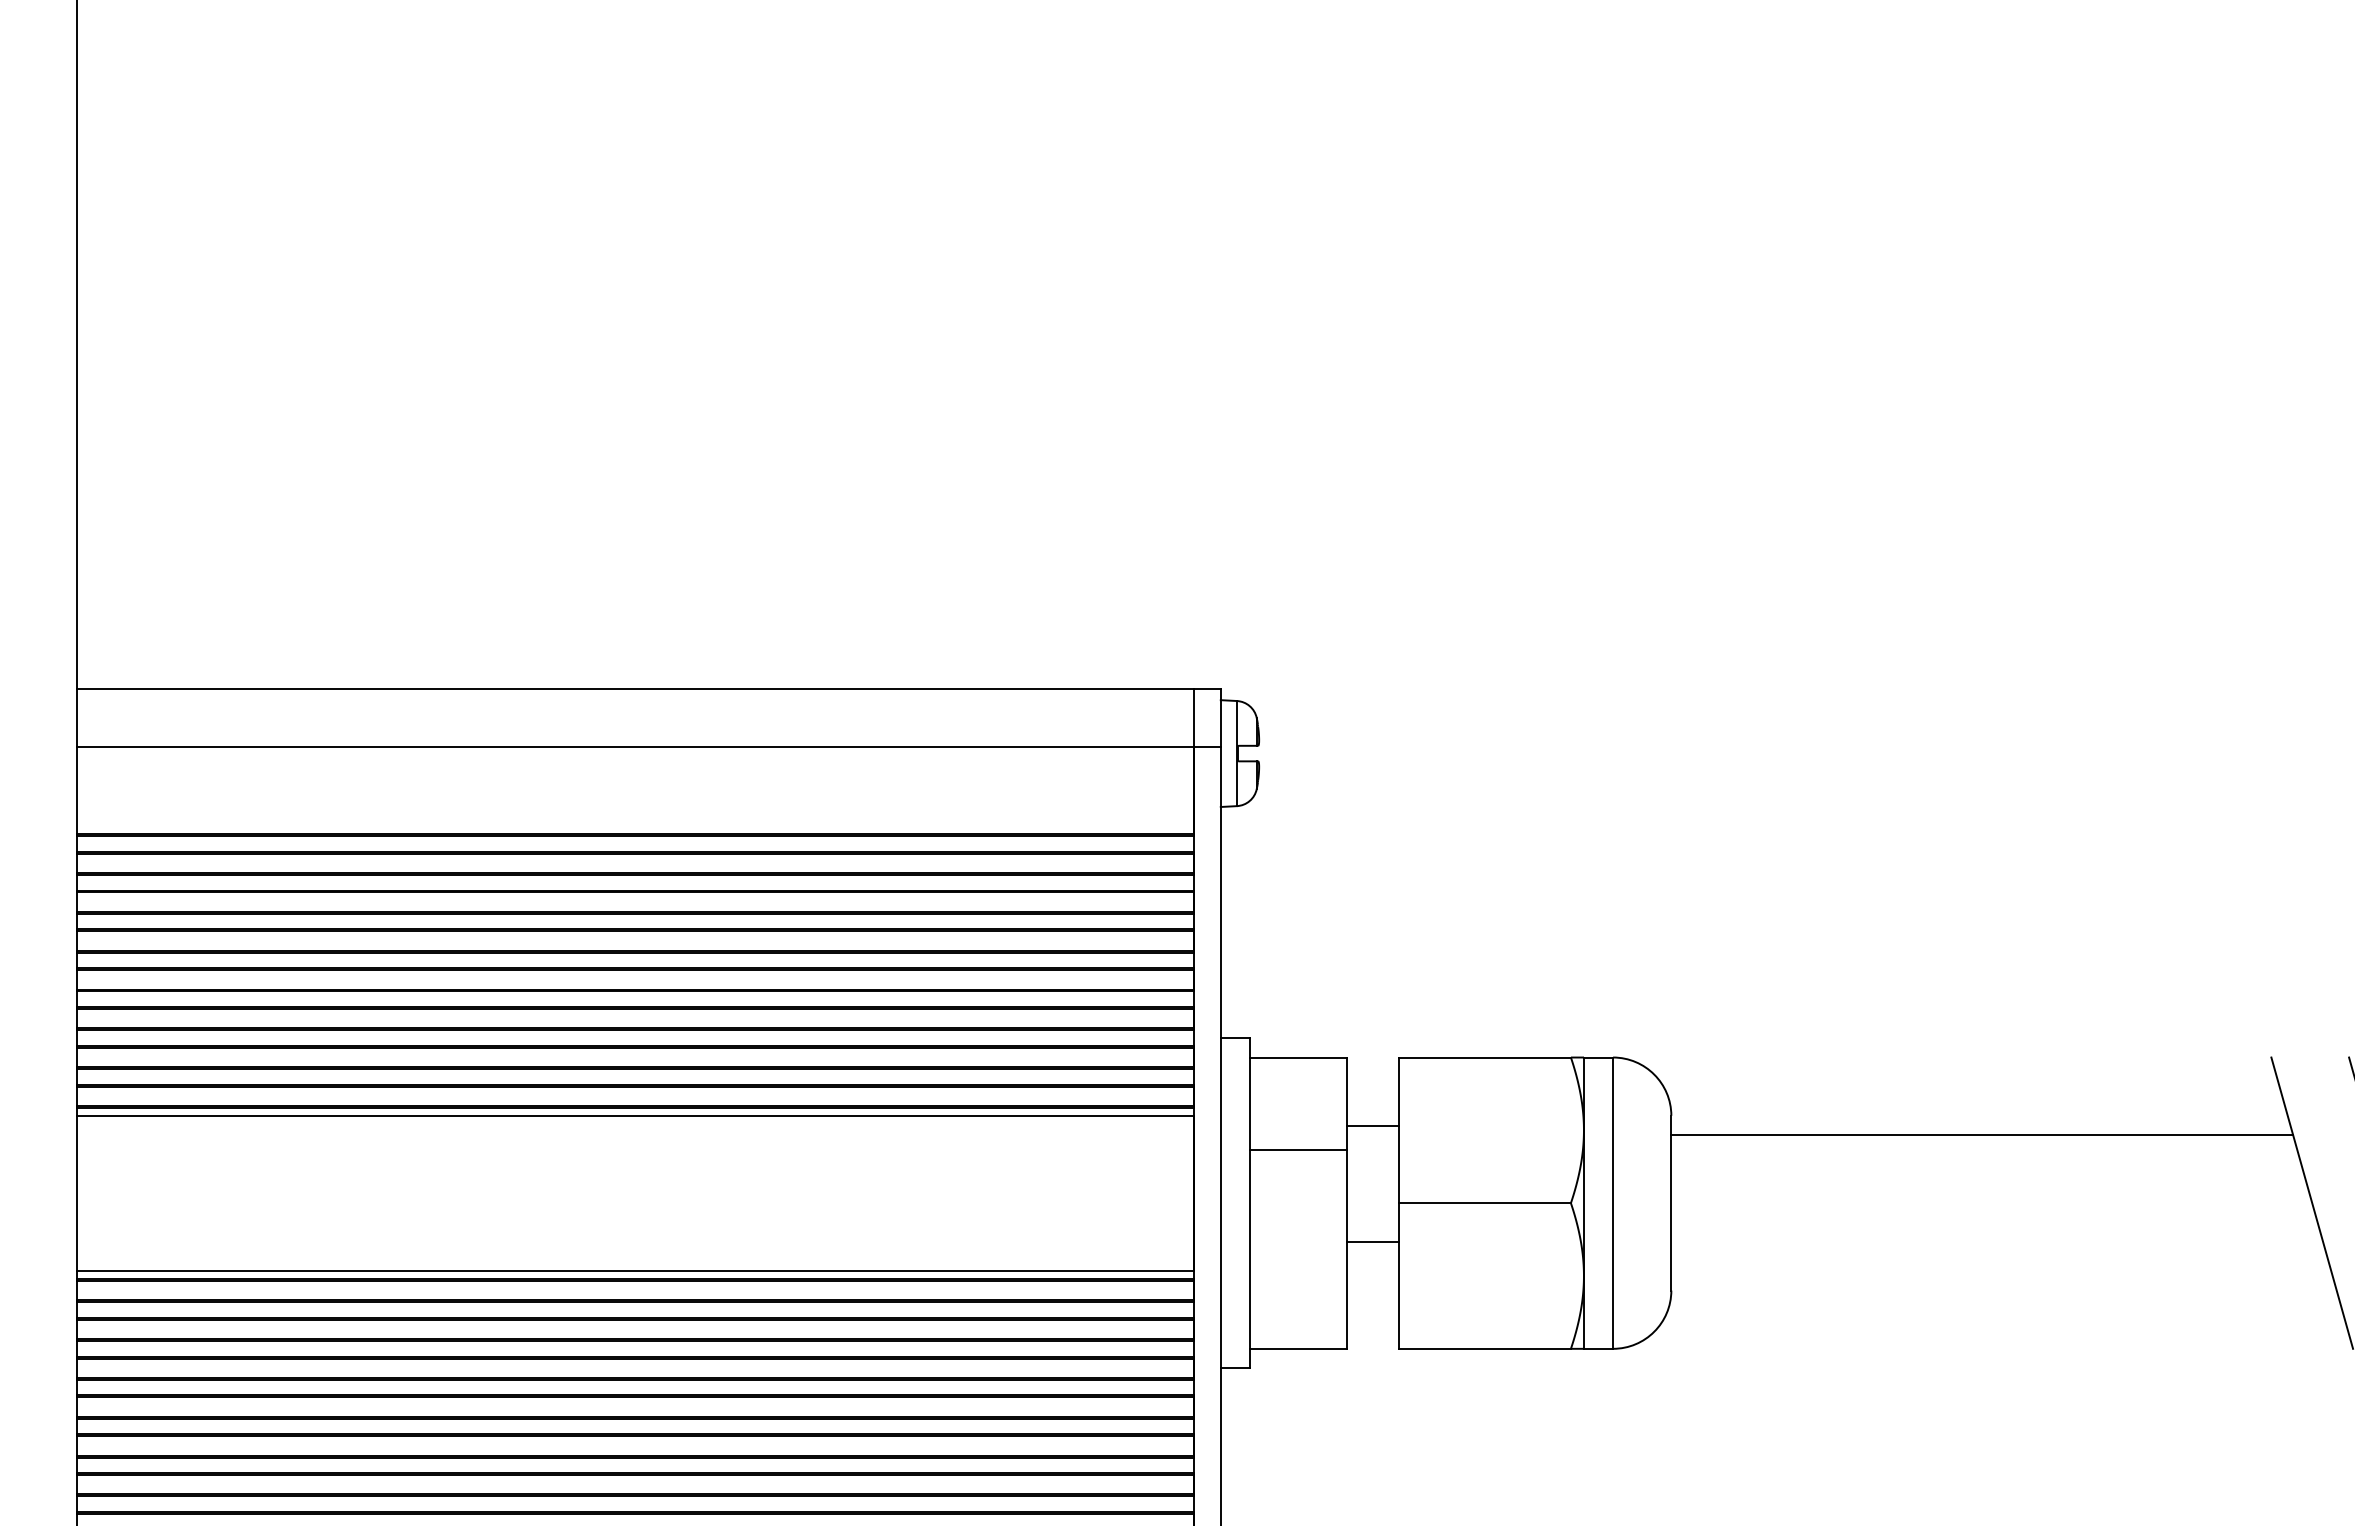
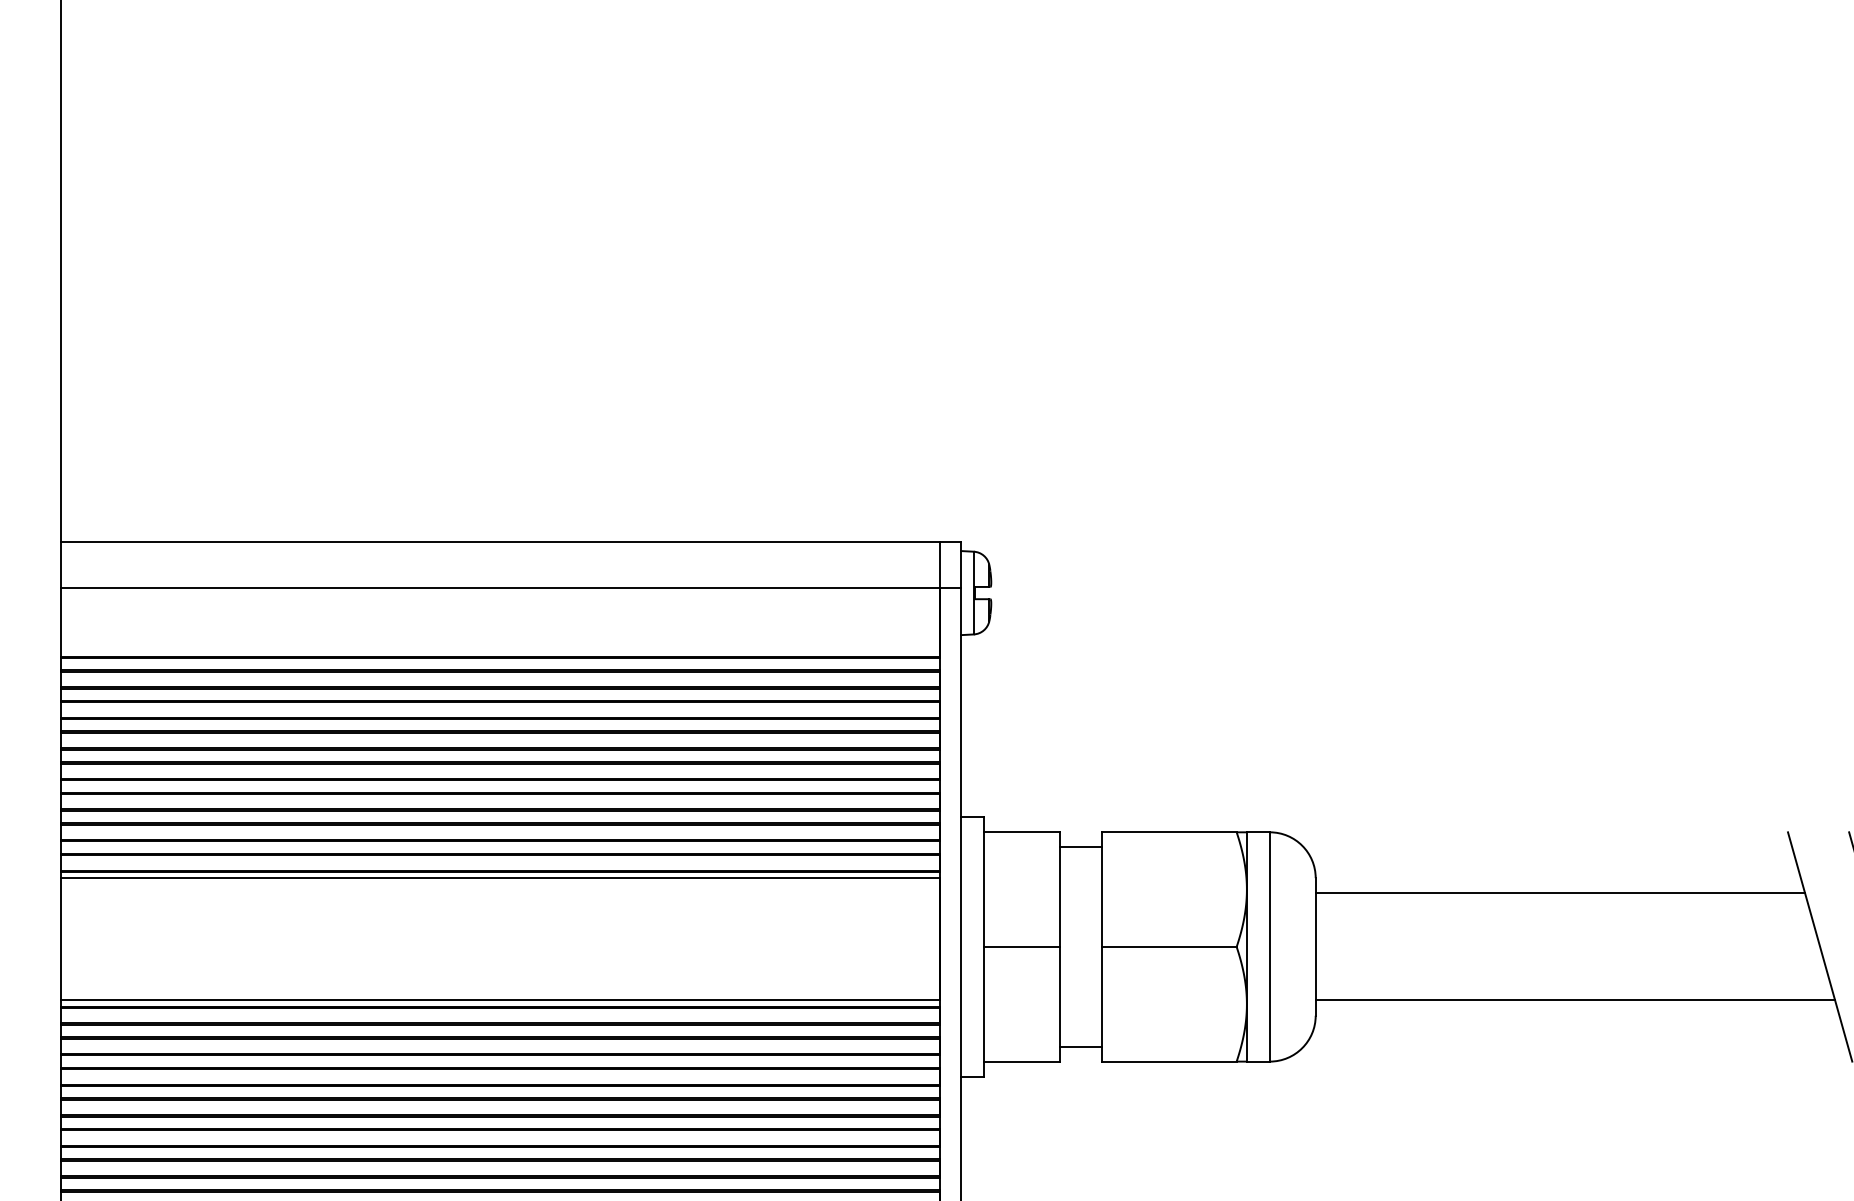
line: (1373, 1125) -> (1081, 846), moved
line: (1298, 1150) -> (1022, 947), moved
line: (1373, 1242) -> (1081, 1047), moved
line: (2001, 1271) -> (1575, 1000), added

